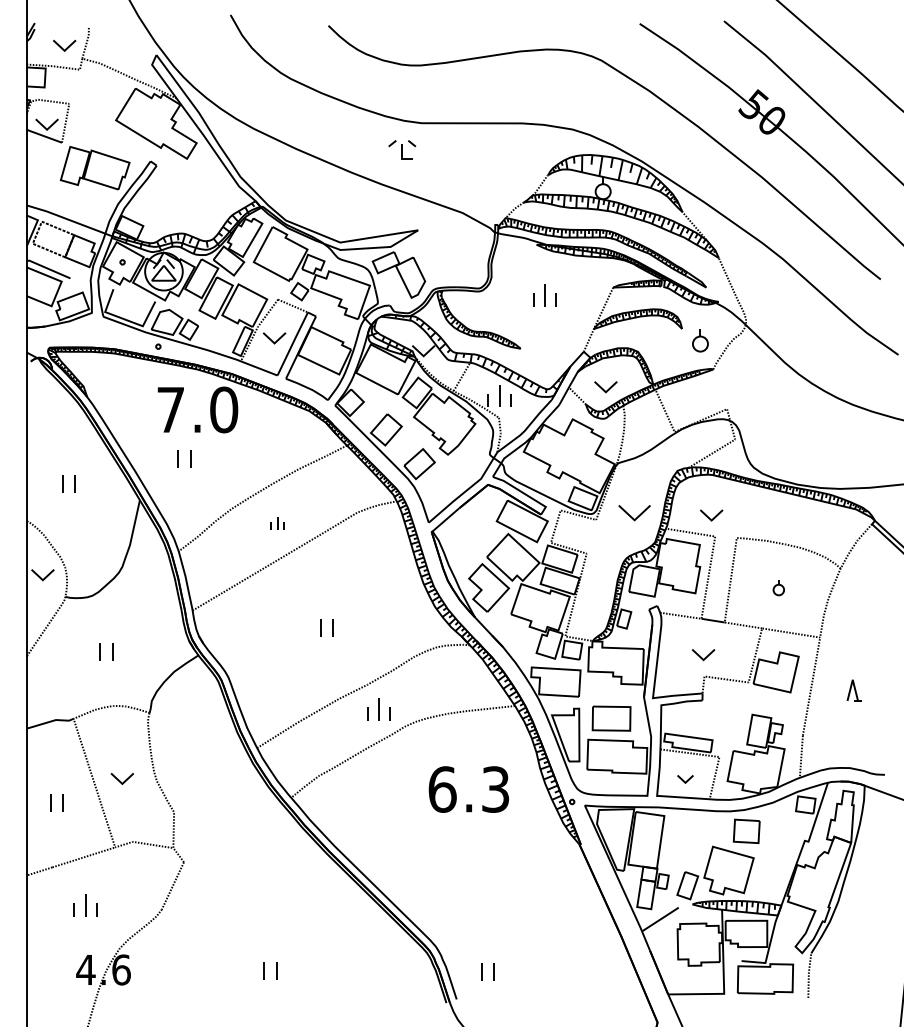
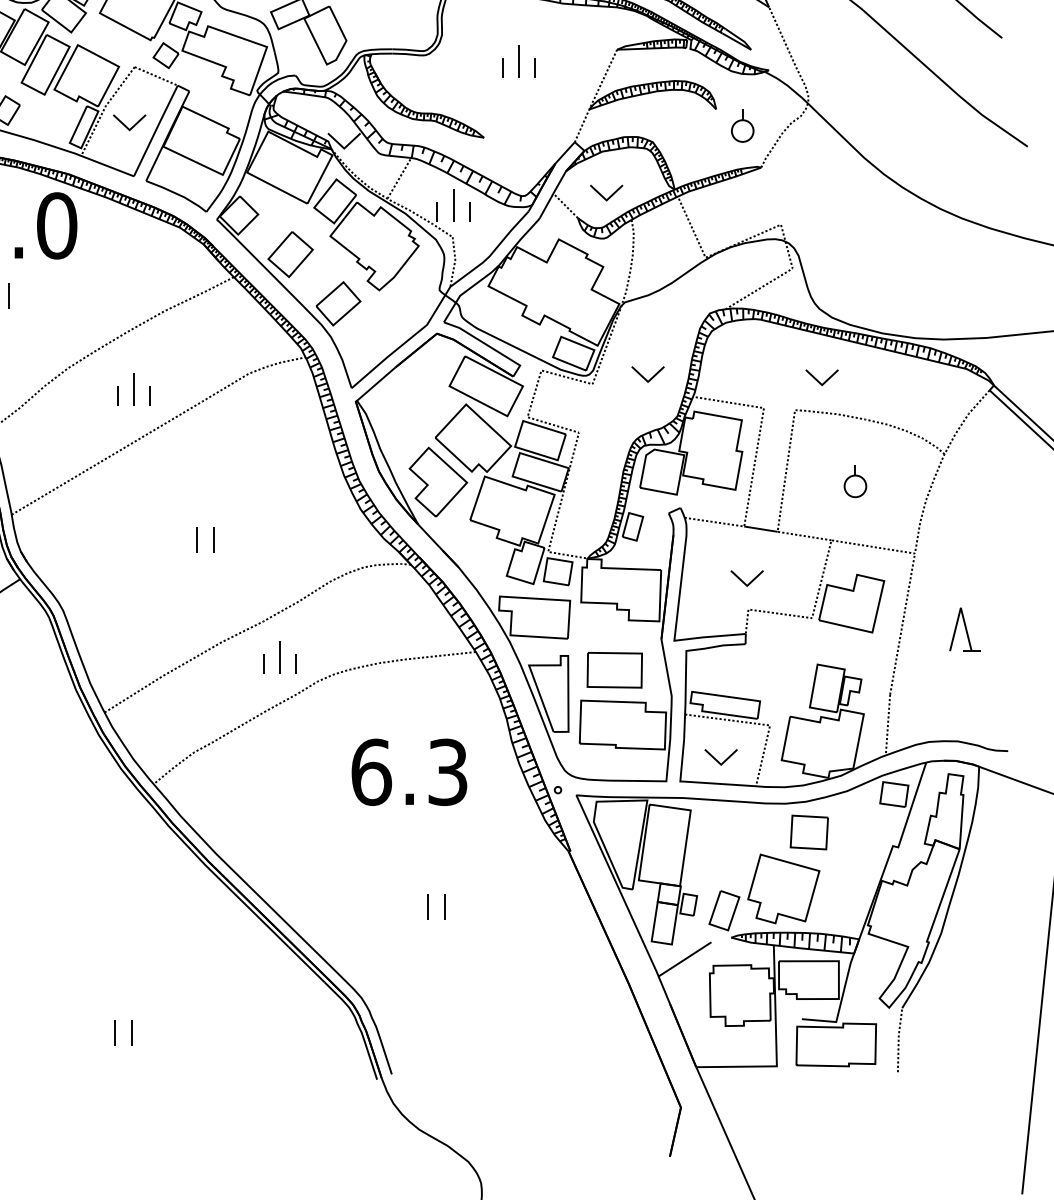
part: (634, 513) -> (647, 374), size x0.71
part: (711, 515) -> (821, 377), moved
part: (277, 523) -> (133, 389), size x1.67
part: (778, 587) -> (855, 481), size x1.43
part: (854, 690) -> (964, 629), size x1.43
part: (685, 779) -> (721, 757), size x1.43
part: (487, 971) -> (436, 906), moved

